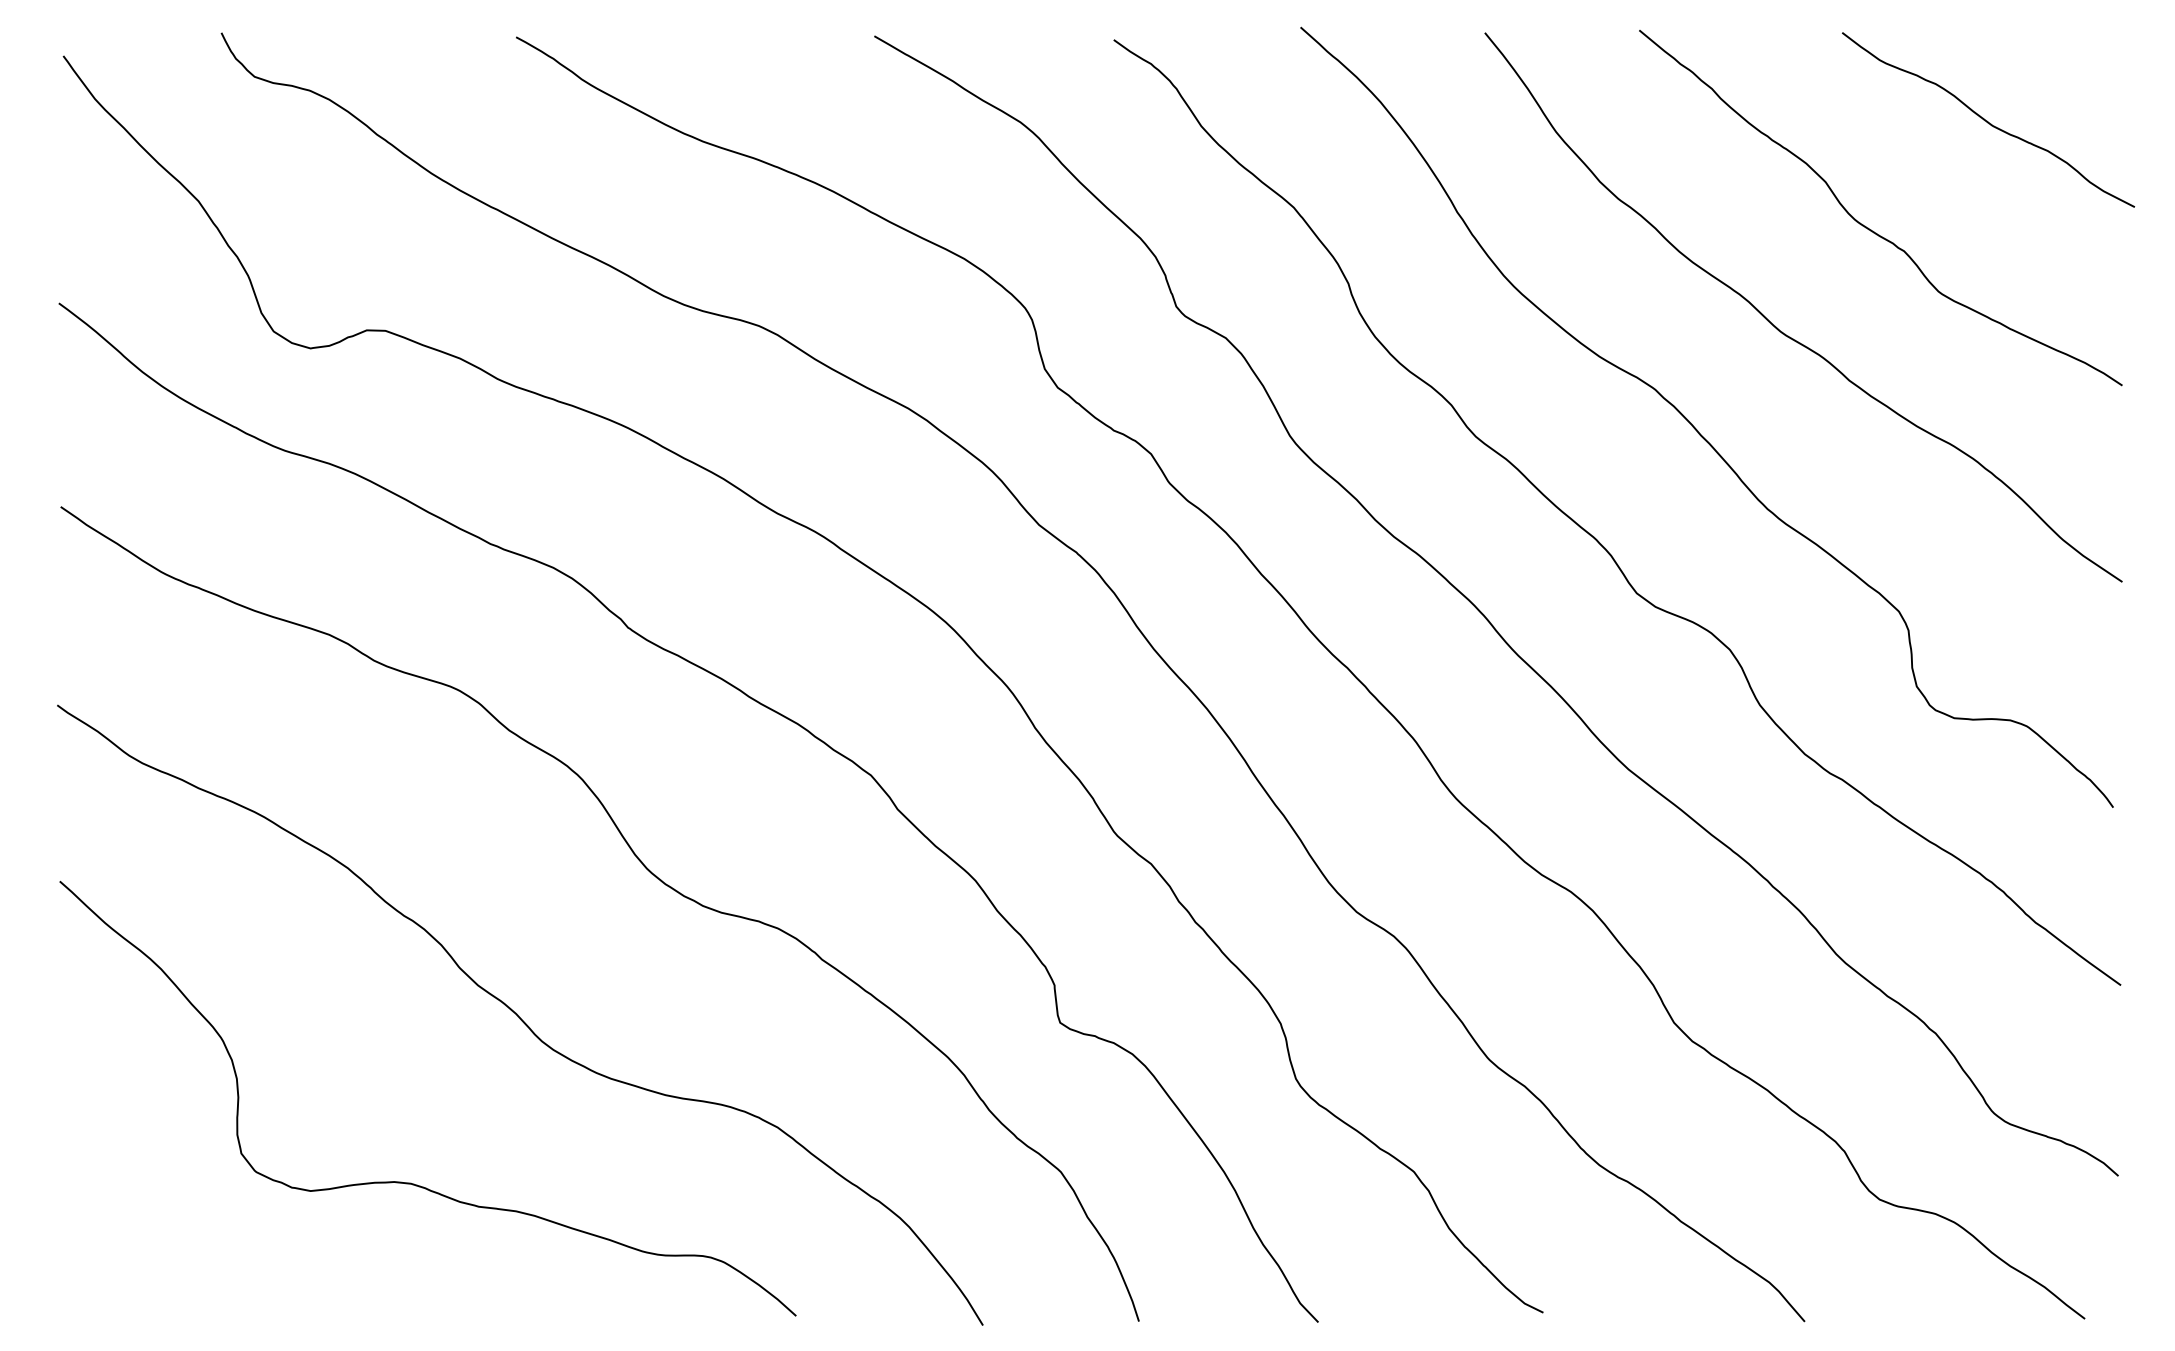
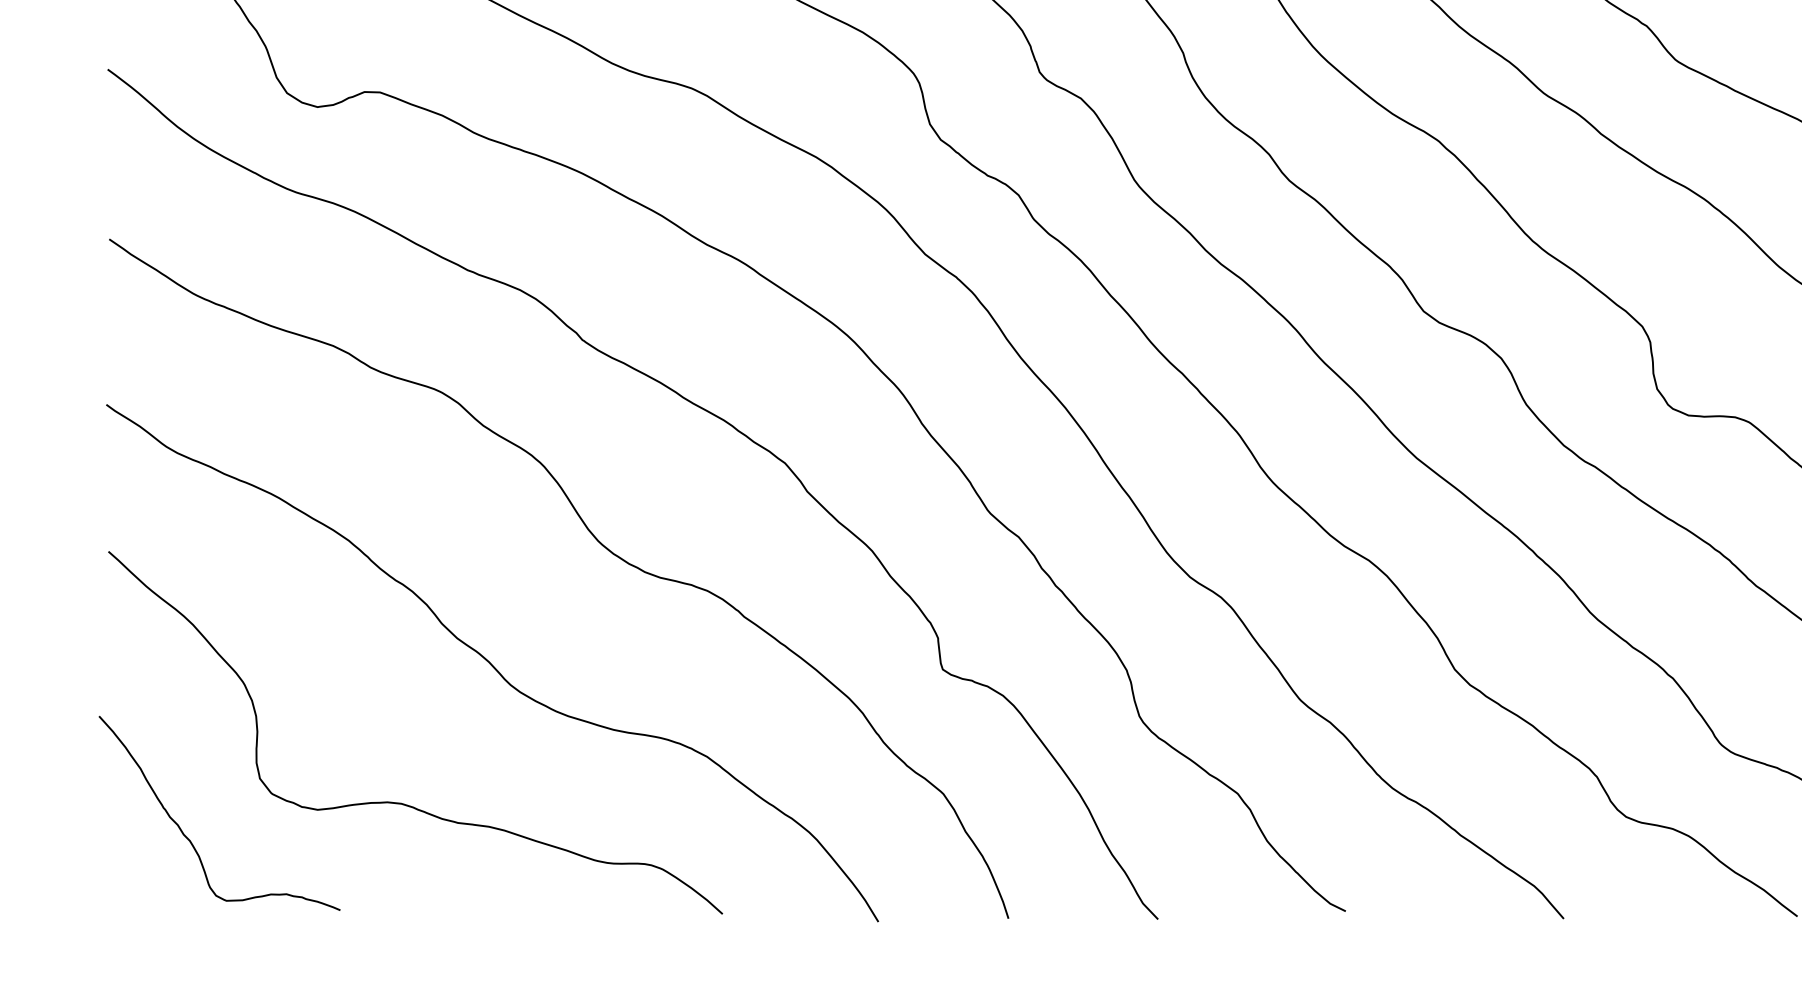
curve: (157, 1226) -> (189, 839), added

